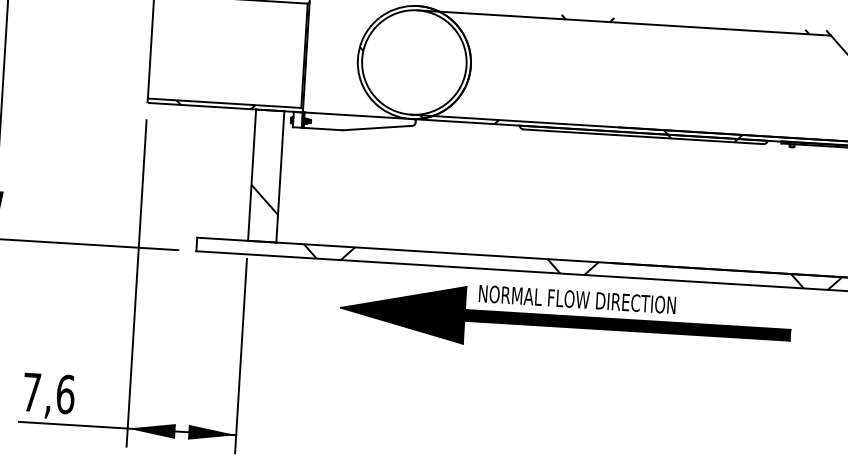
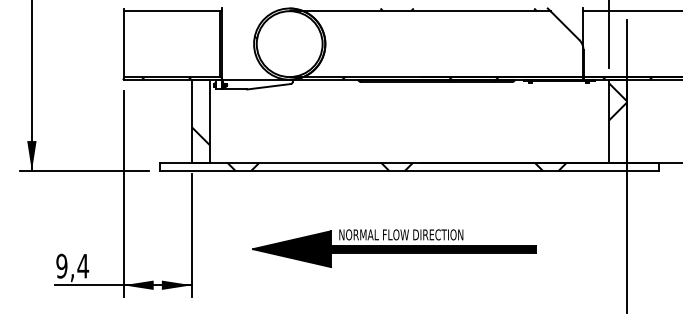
part: (565, 320) -> (394, 248), moved
text: (48, 392) -> (72, 265), 7,6 -> 9,4

